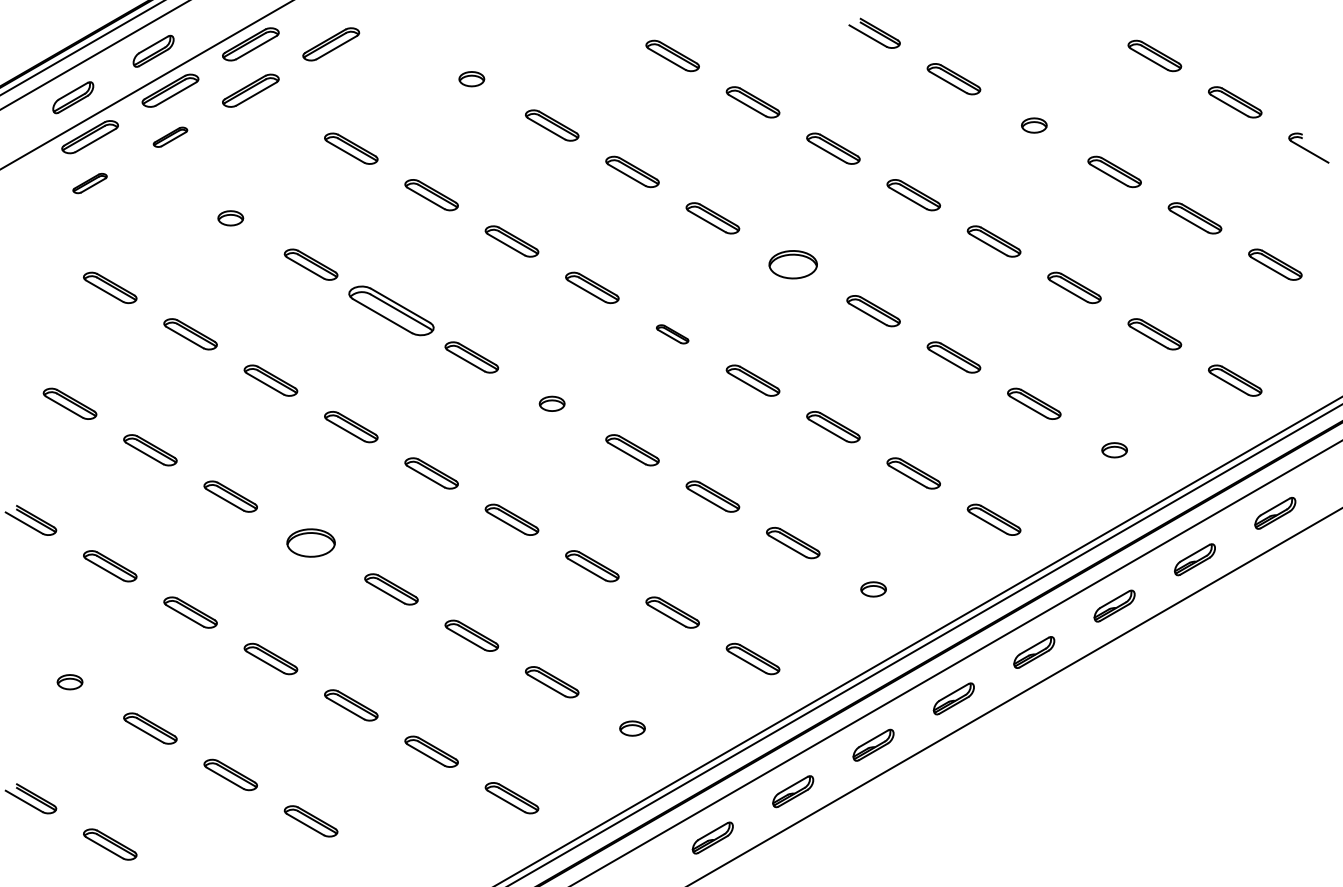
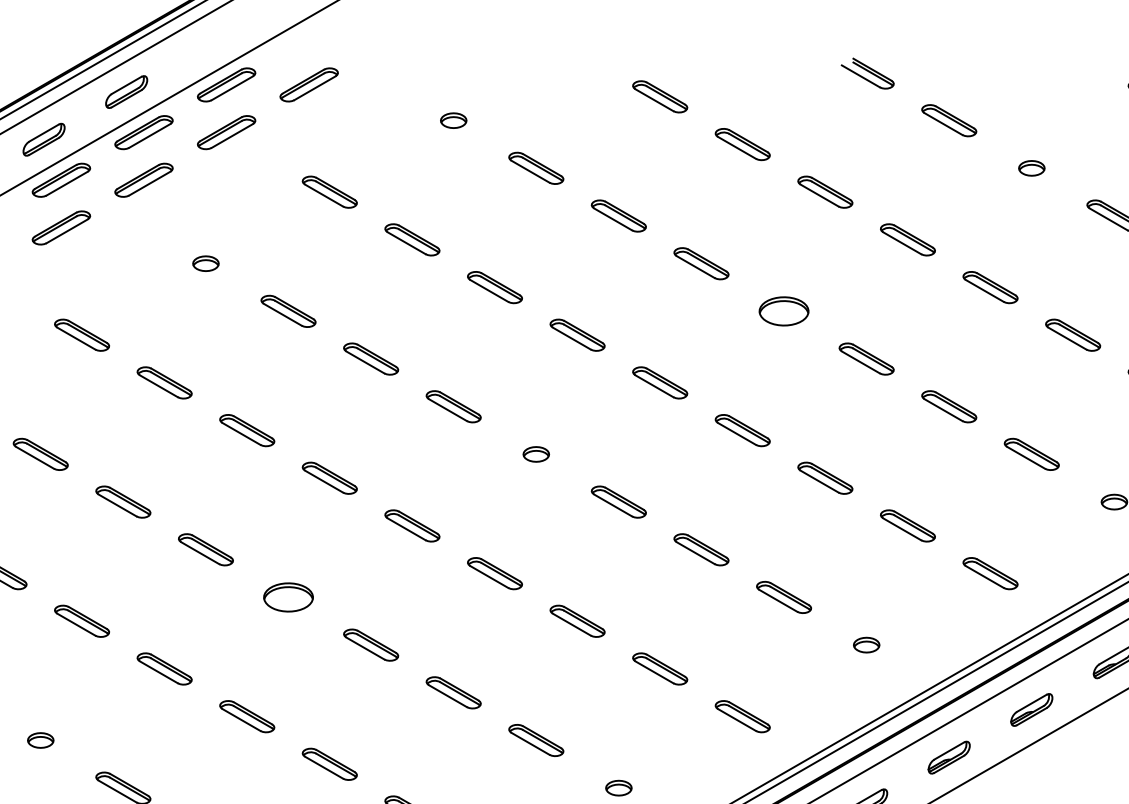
part: (170, 137) -> (144, 180), size x1.67
part: (89, 183) -> (60, 227), size x1.67
part: (391, 311) -> (371, 359), size x0.62
part: (672, 334) -> (659, 383), size x1.67

